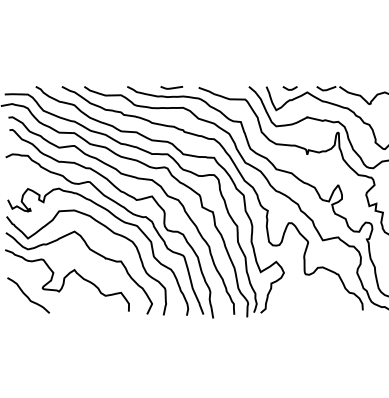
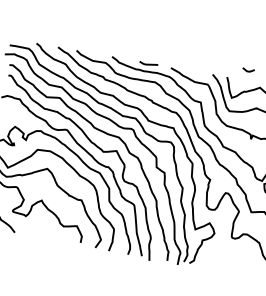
line: (288, 88) -> (247, 70), moved

